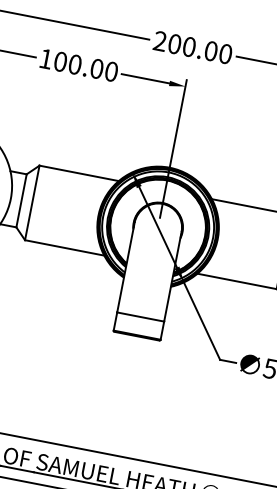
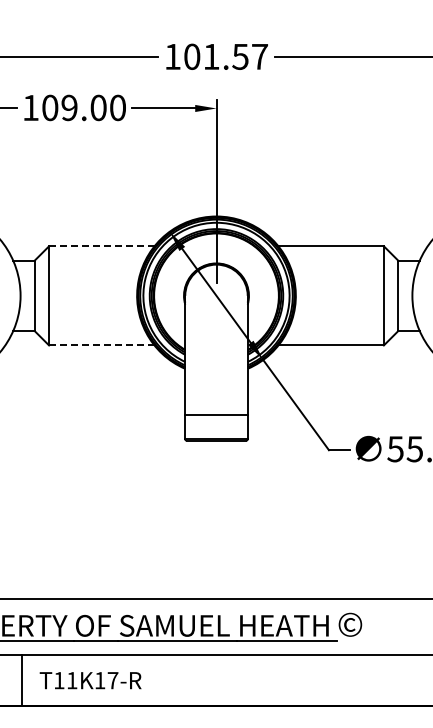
text: (192, 47) -> (215, 56), 200.00 -> 101.57
text: (75, 64) -> (69, 107), 100.00 -> 109.00
line: (78, 173) -> (101, 246), solid -> dashed
line: (64, 247) -> (101, 345), solid -> dashed

